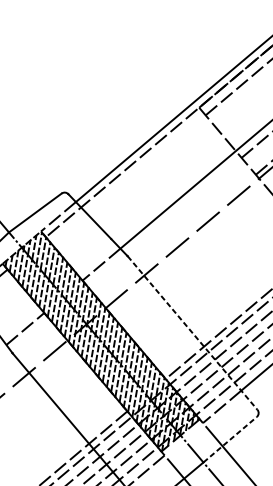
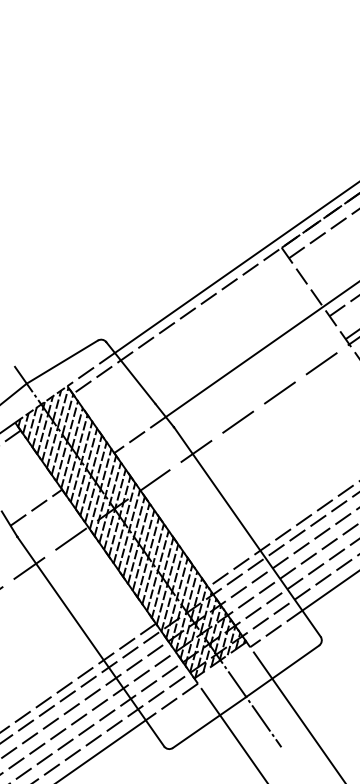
line: (192, 333) -> (247, 532), dashed -> solid
line: (230, 438) -> (283, 670), dashed -> solid

